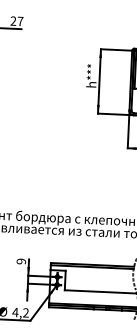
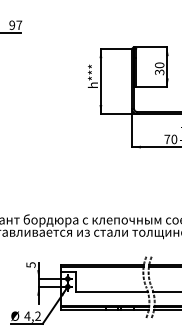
text: (13, 21) -> (12, 25), 27 -> 97
text: (20, 260) -> (30, 264), 9 -> 5

